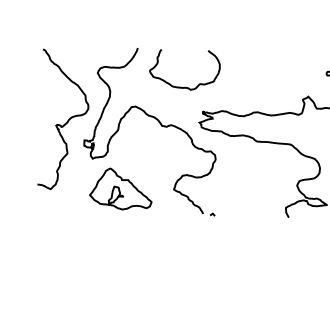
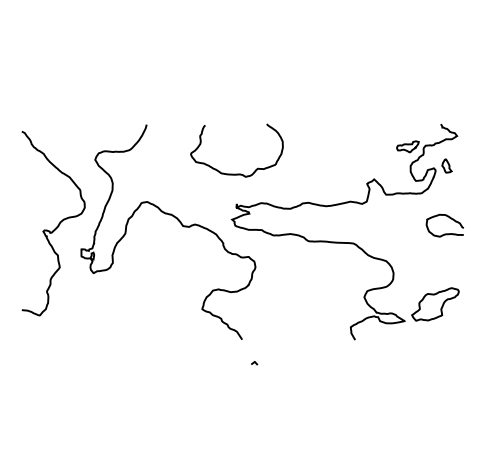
curve: (183, 87) -> (236, 173), moved
part: (121, 189) -> (132, 311), removed
curve: (212, 214) -> (254, 363), moved

